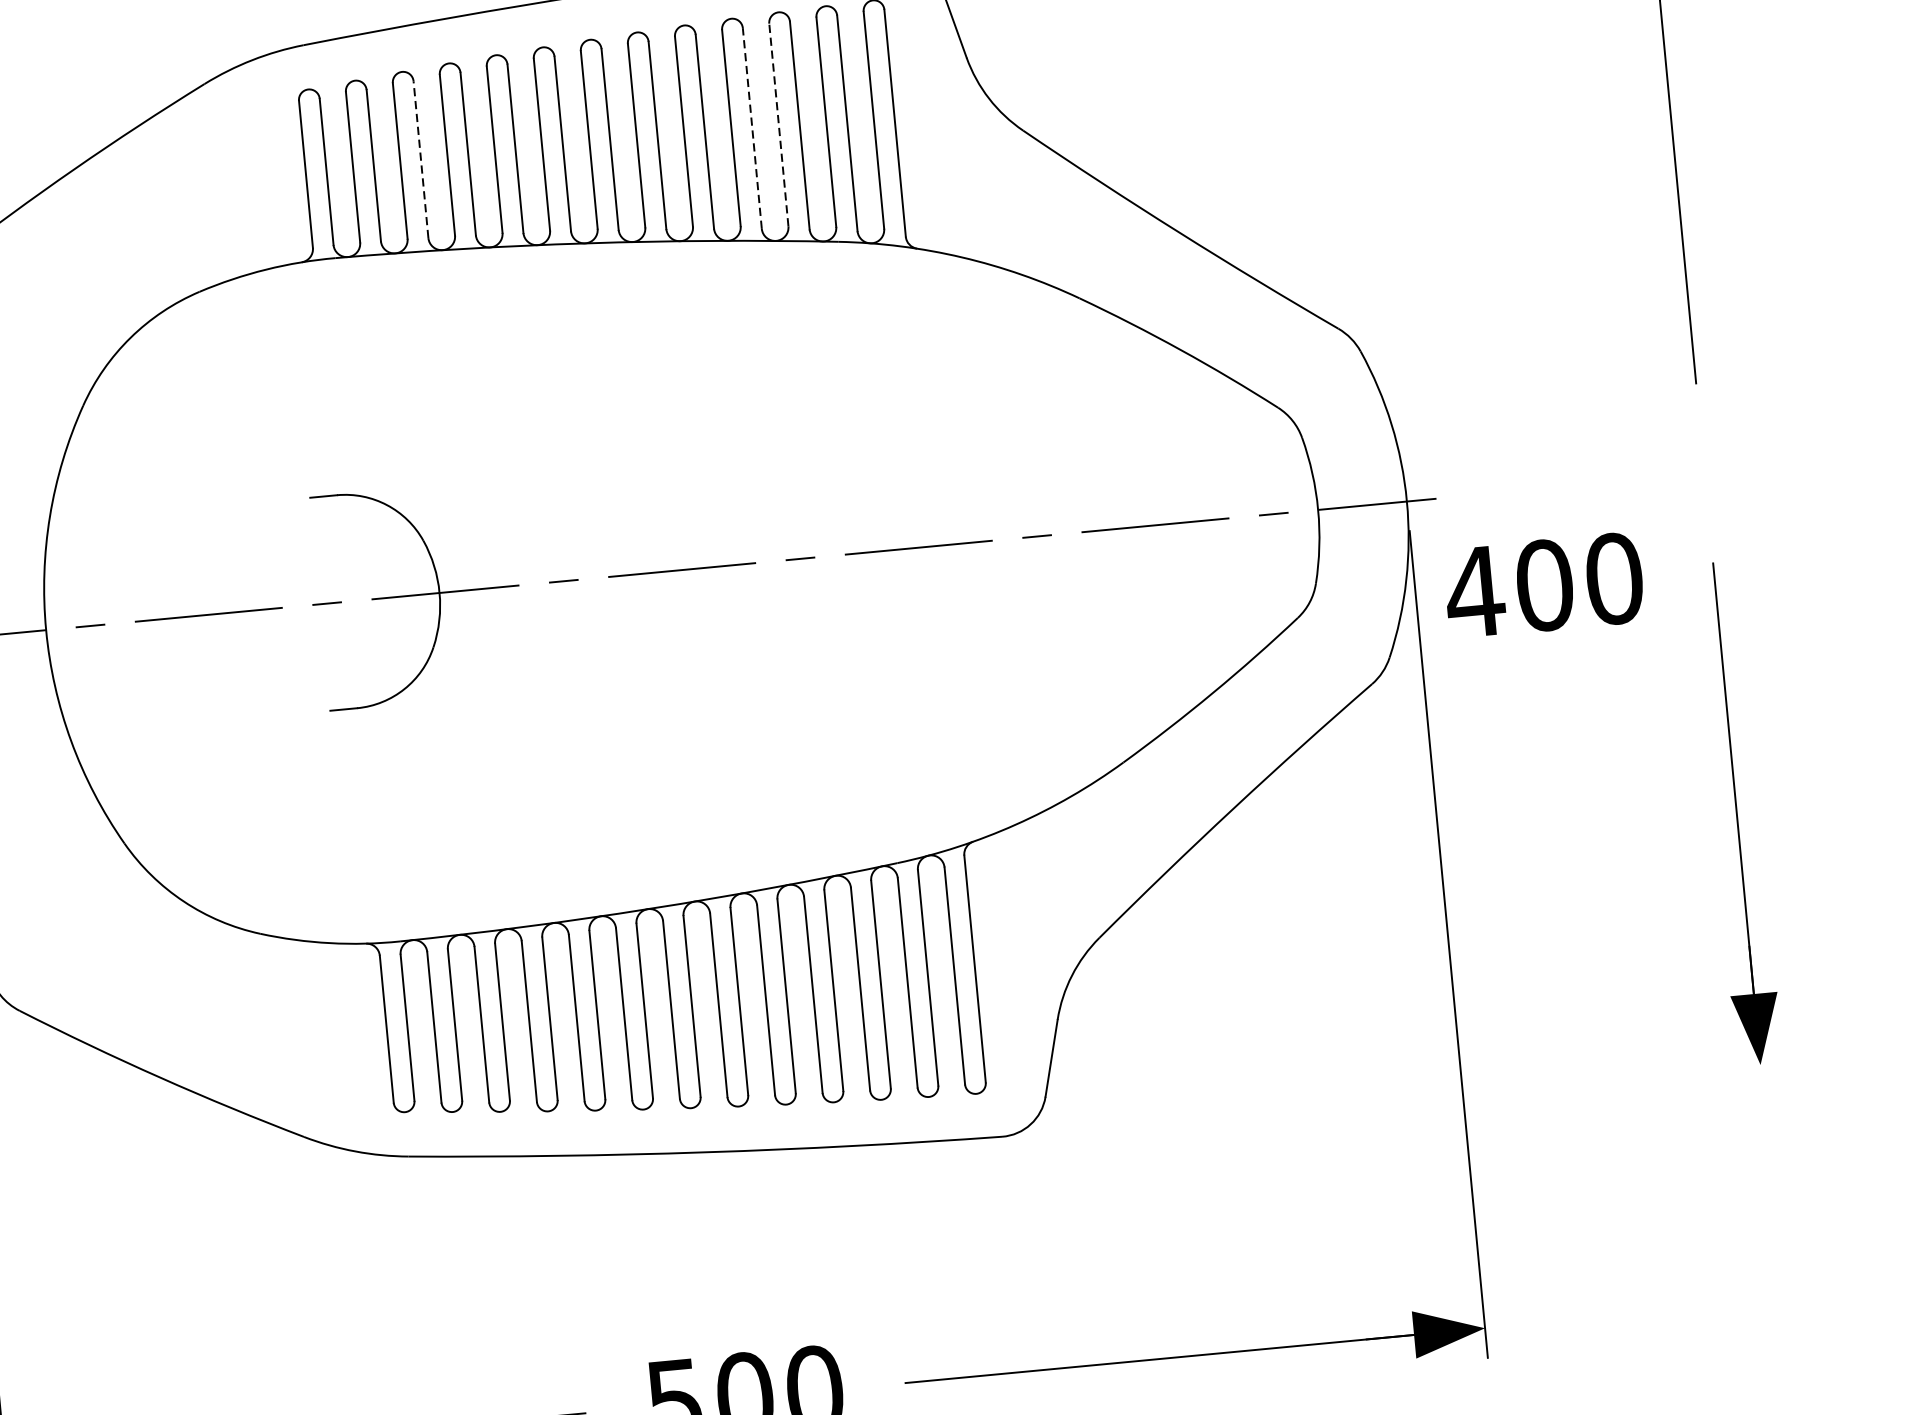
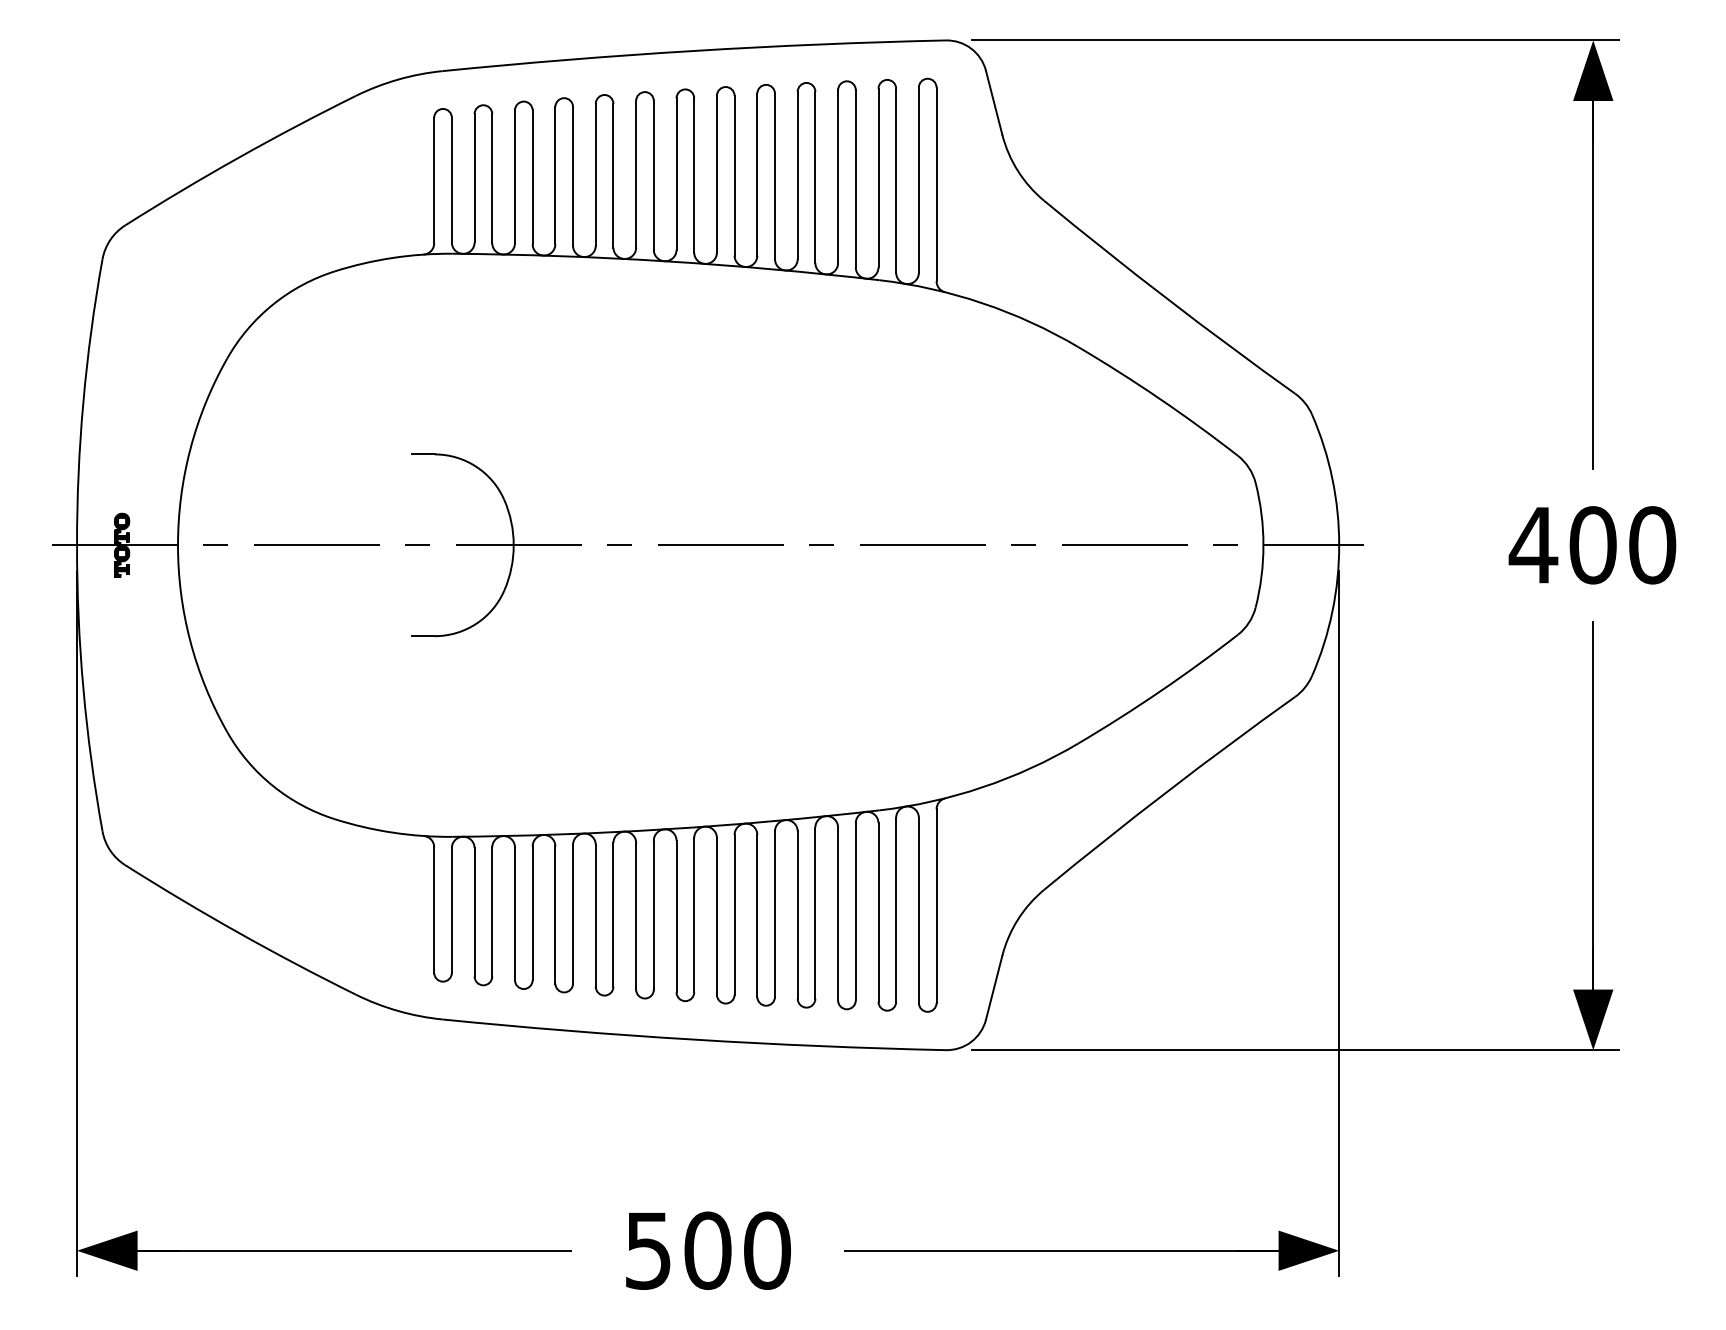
line: (779, 124) -> (838, 176), dashed -> solid
line: (752, 128) -> (815, 177), dashed -> solid
line: (420, 159) -> (532, 177), dashed -> solid
text: (1544, 585) -> (1592, 545), moved
line: (1411, 1098) -> (1295, 1050), added

